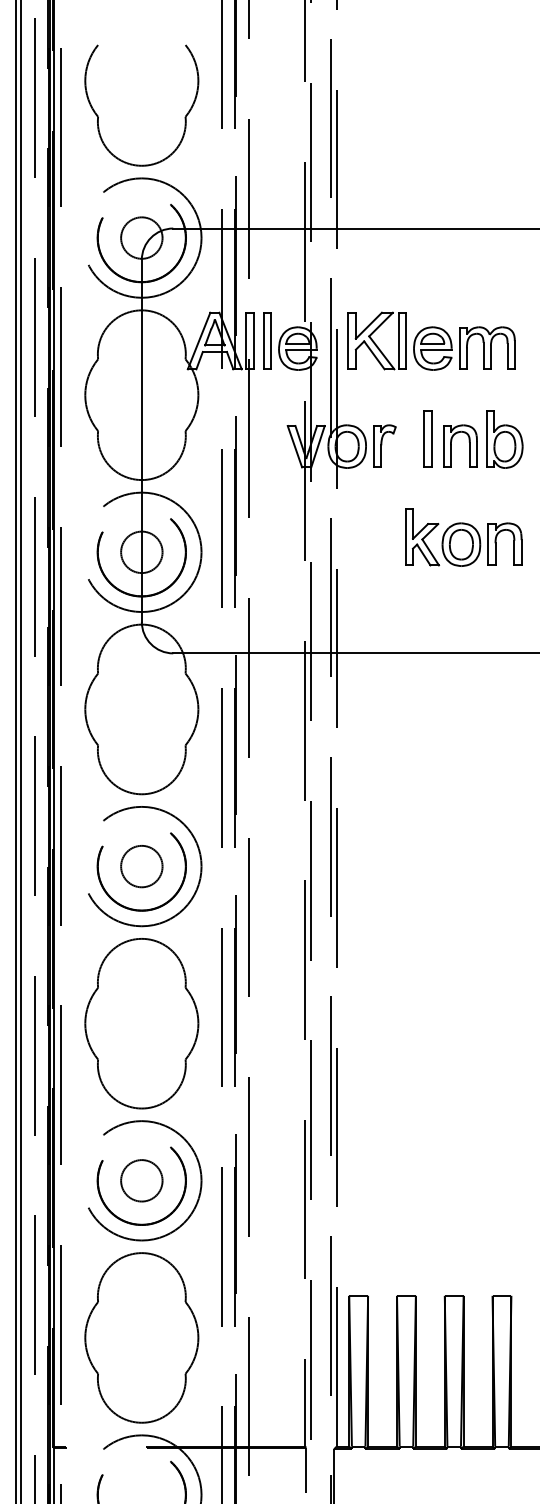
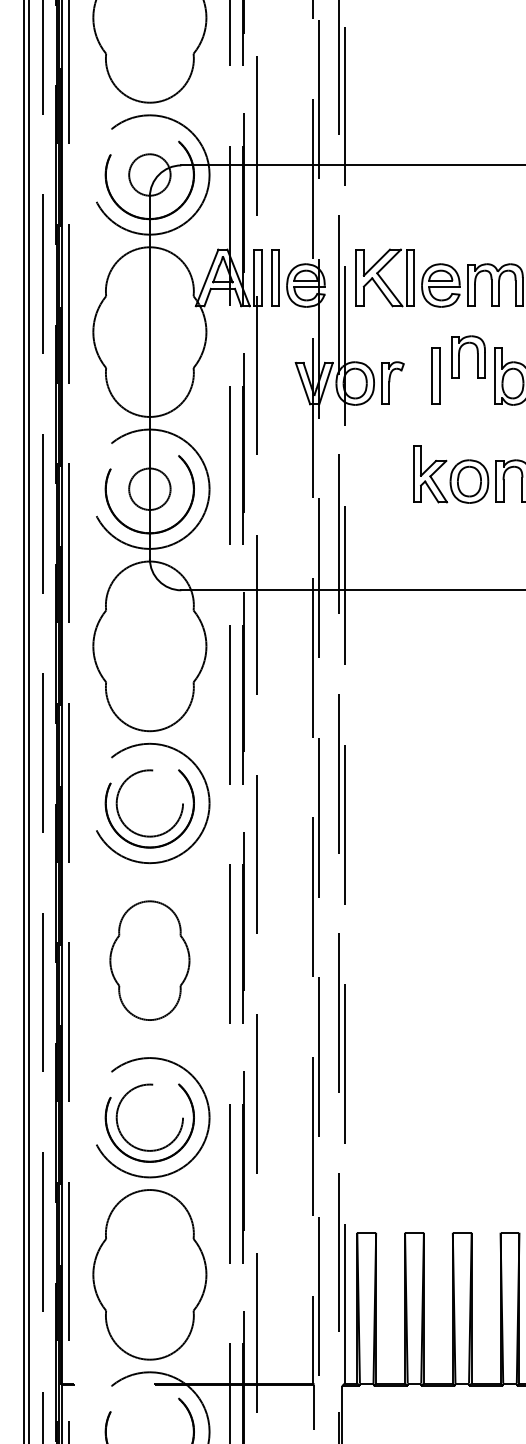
part: (468, 441) -> (476, 352), moved
circle: (141, 866) -> (149, 803), size x1.6
part: (141, 1023) -> (149, 960), size x0.7
circle: (141, 1180) -> (149, 1117), size x1.6

